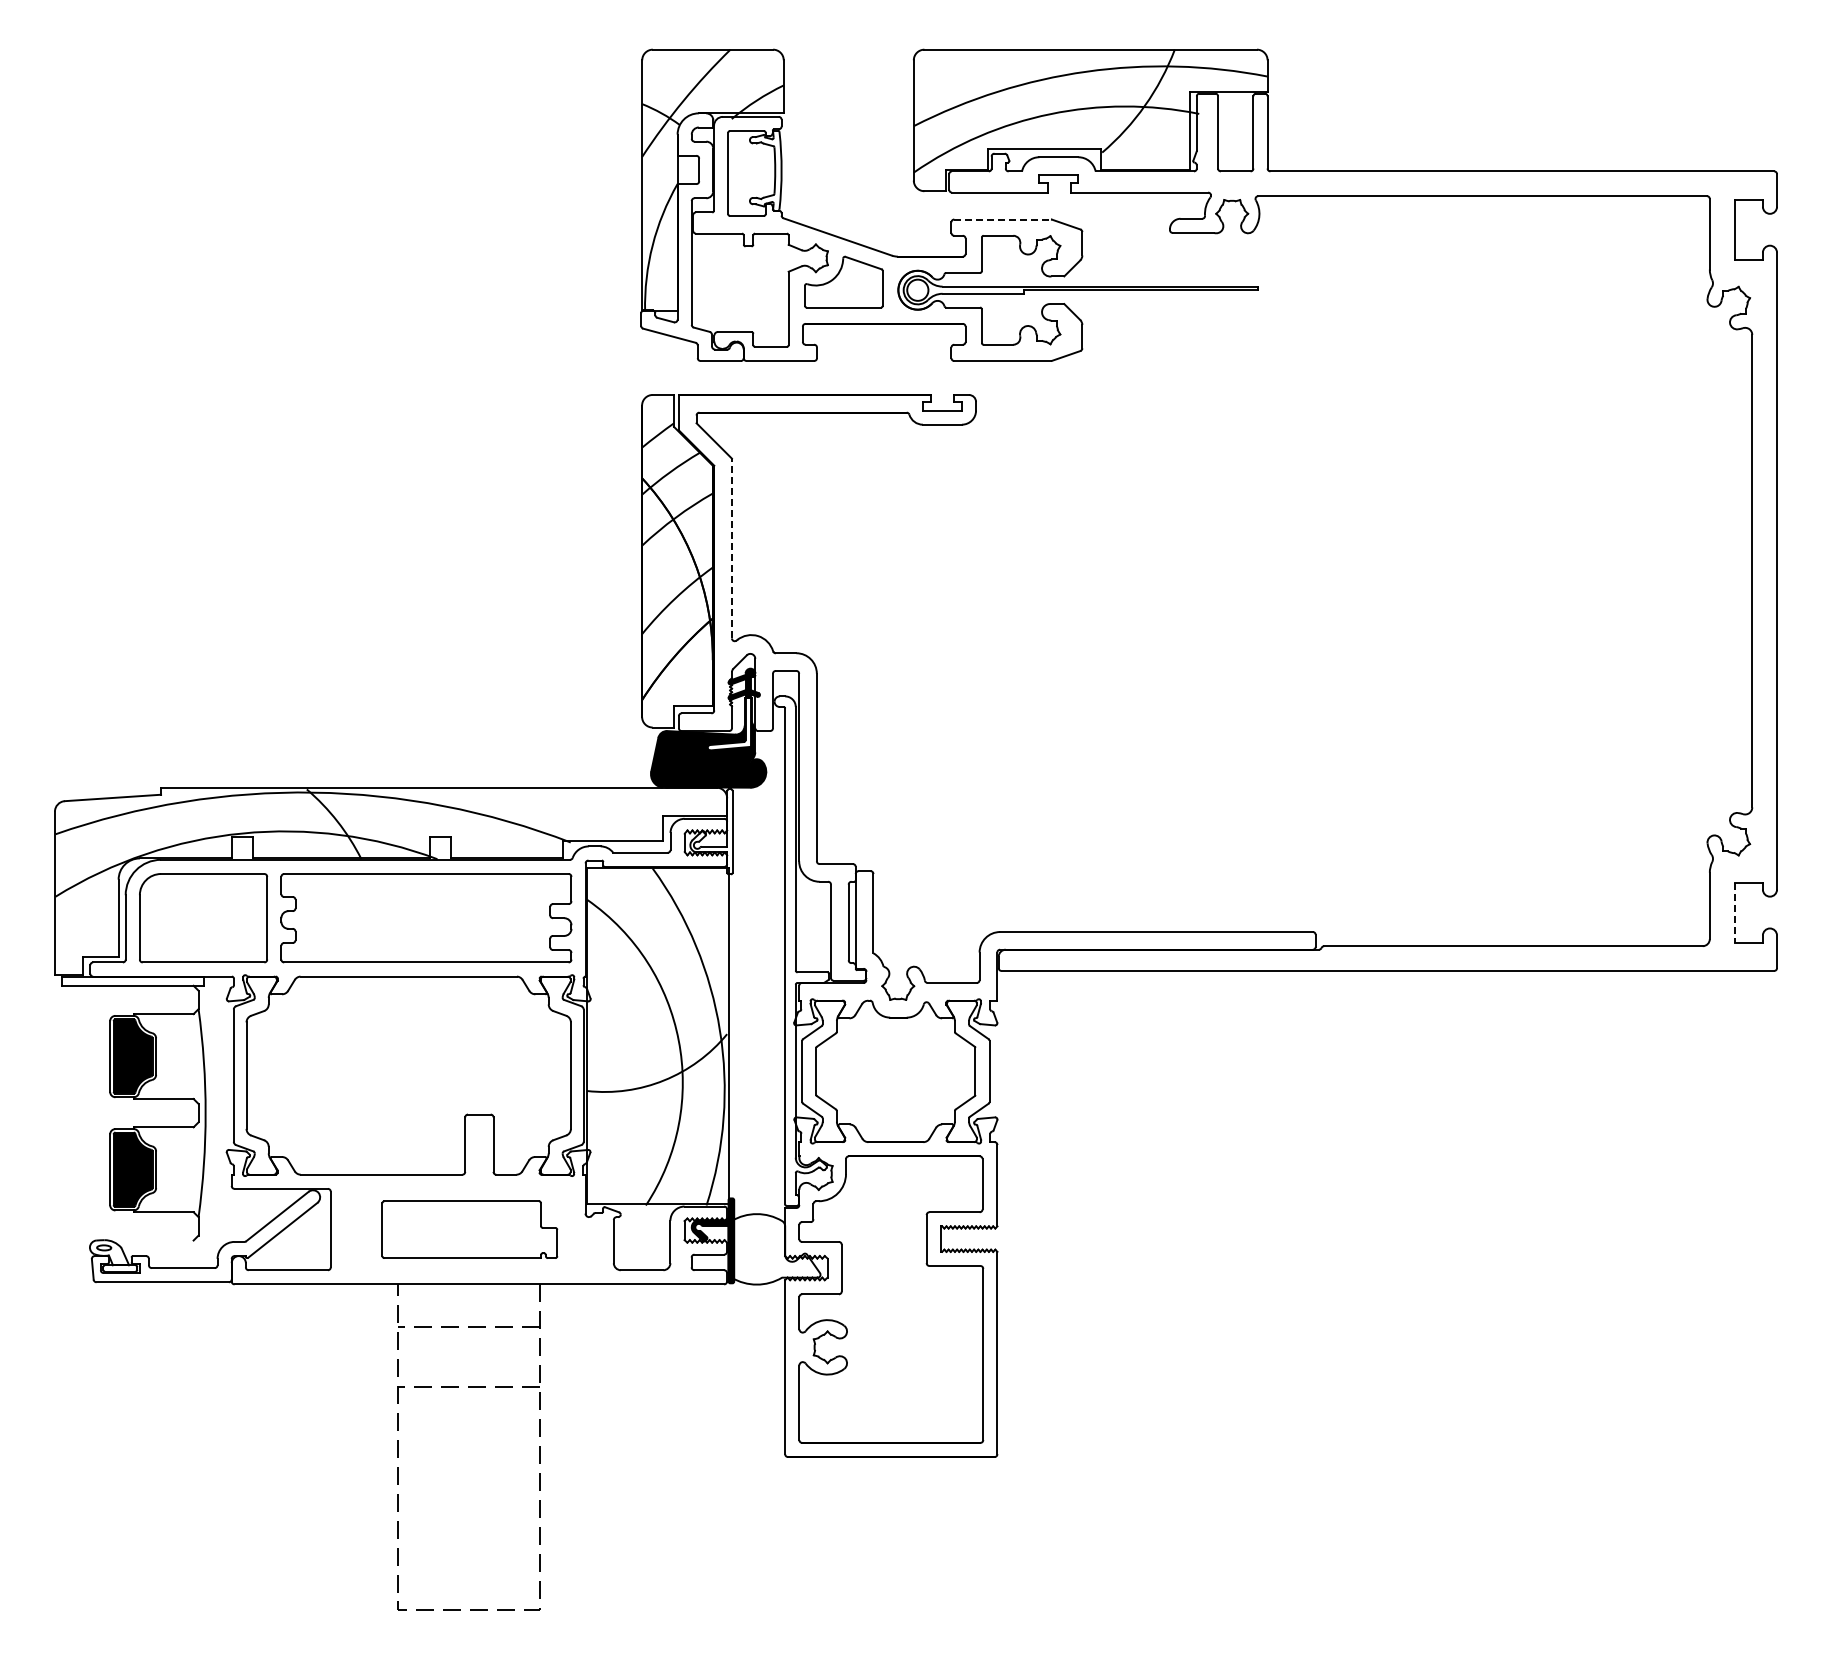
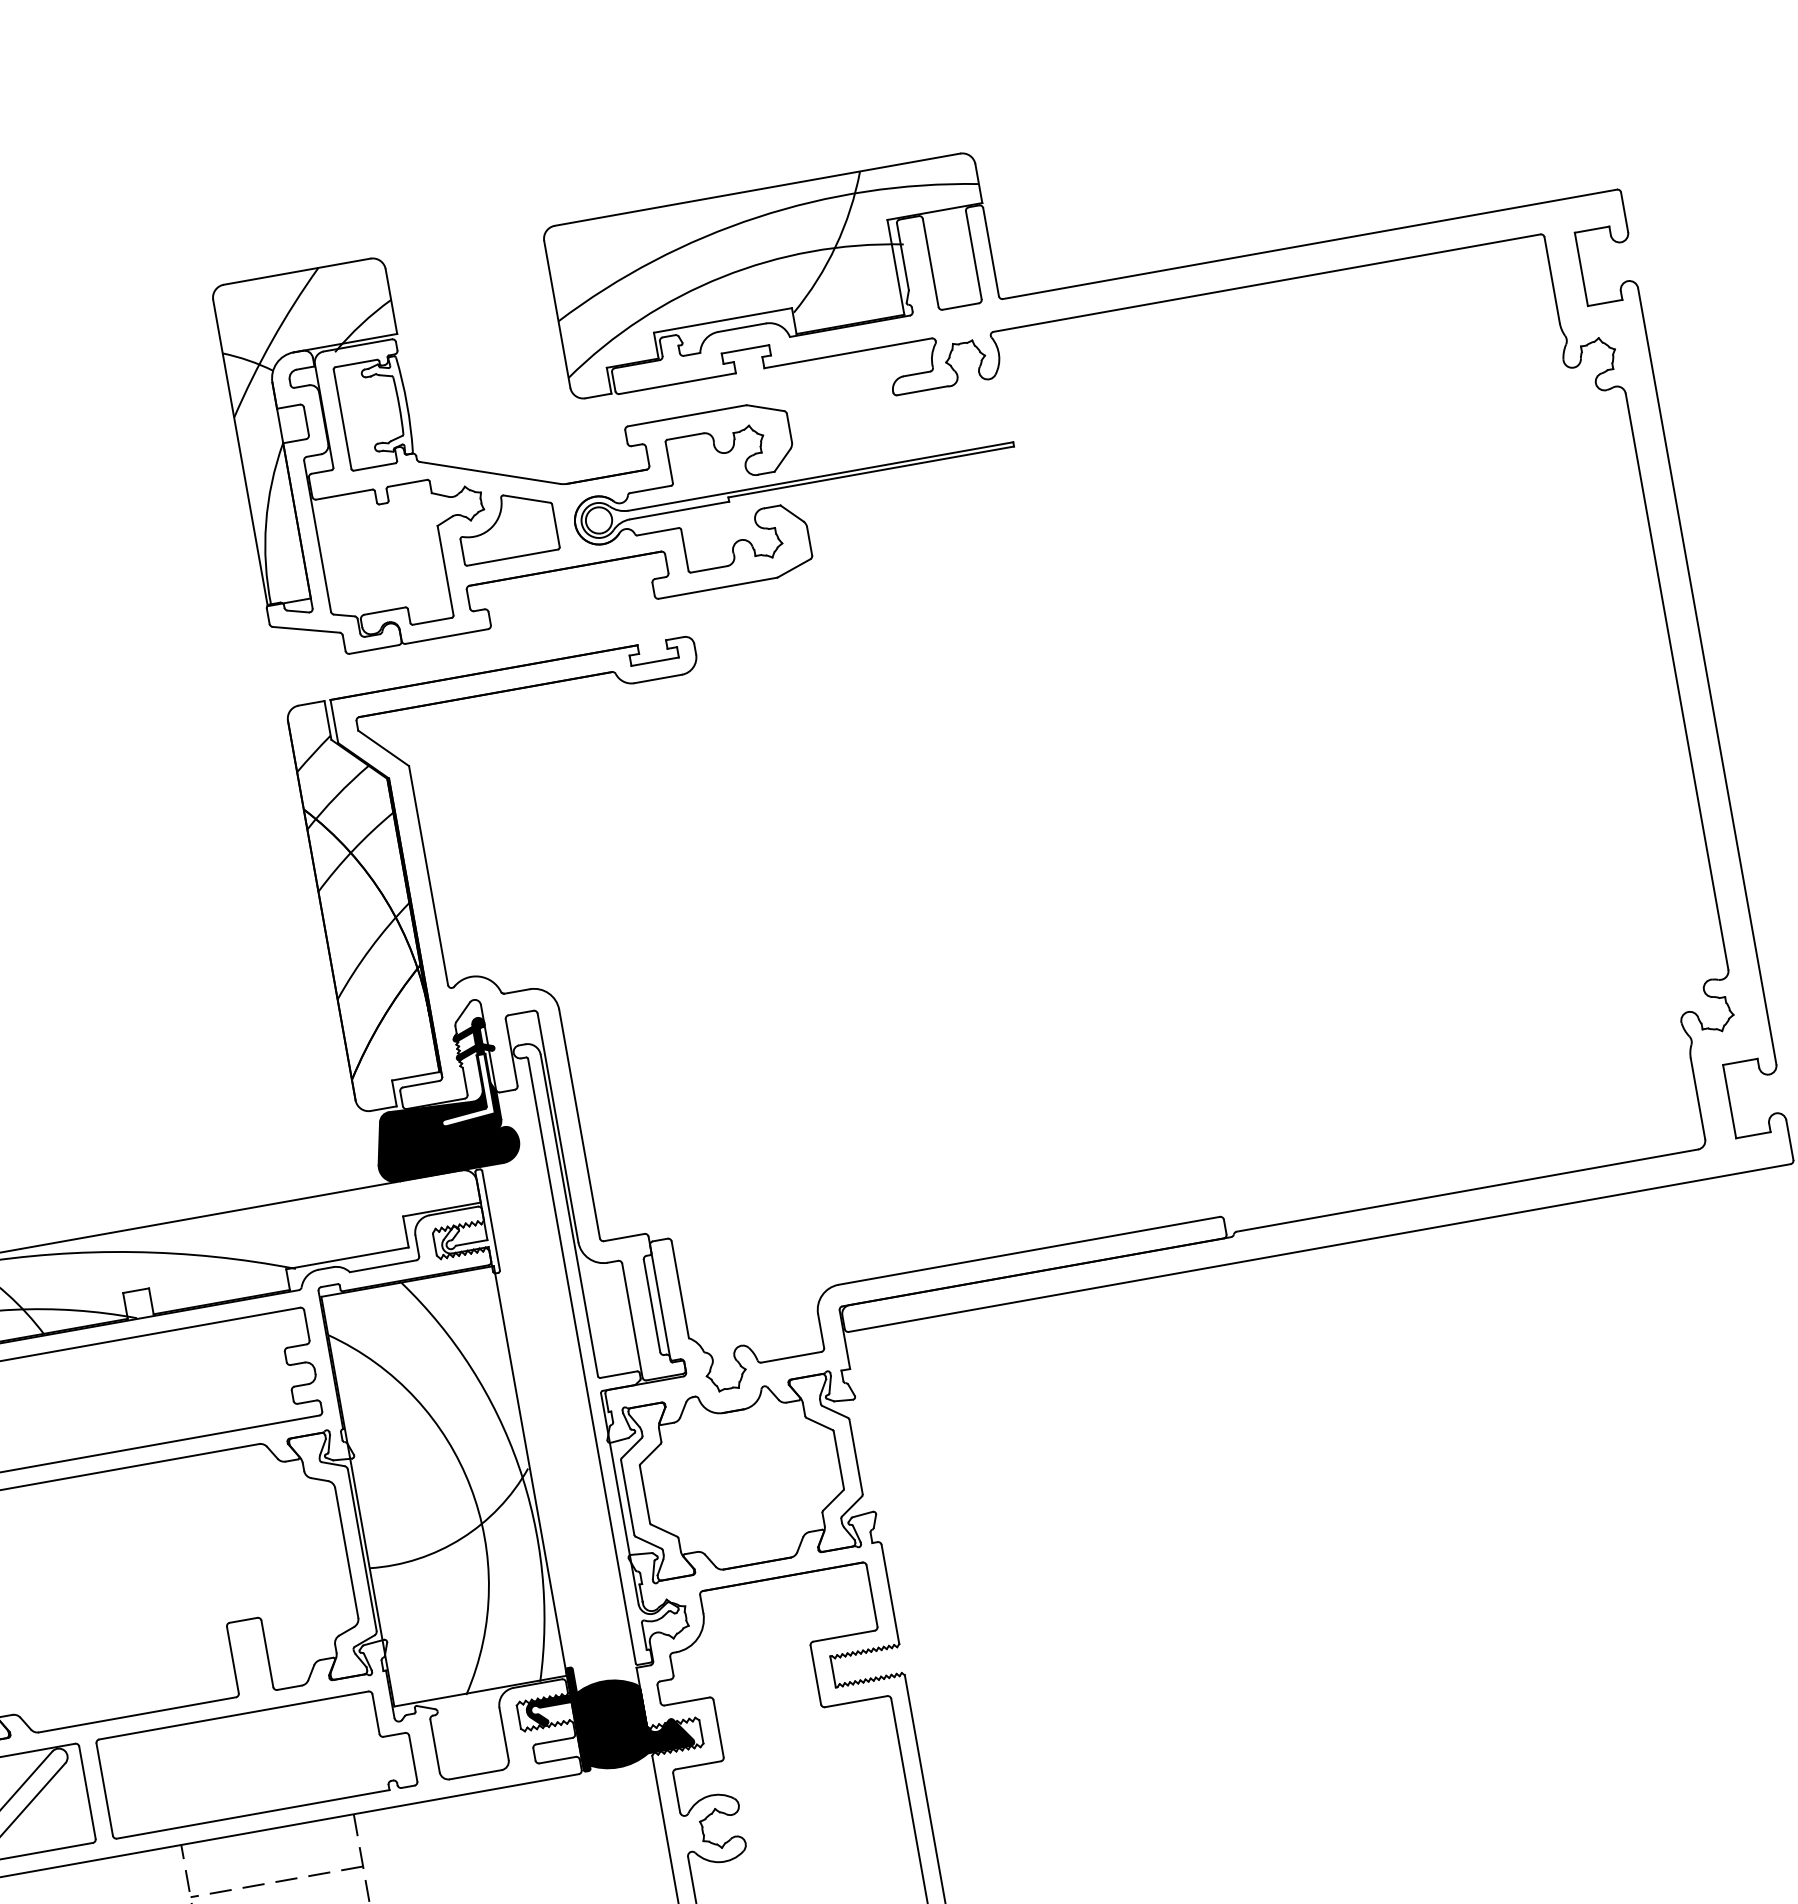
line: (1003, 219) -> (688, 415), dashed -> solid
line: (731, 548) -> (428, 875), dashed -> solid
line: (1734, 913) -> (1729, 1102), dashed -> solid
part: (469, 1229) -> (256, 1762), size x1.43
fill: (774, 1249) -> (632, 1720), added

